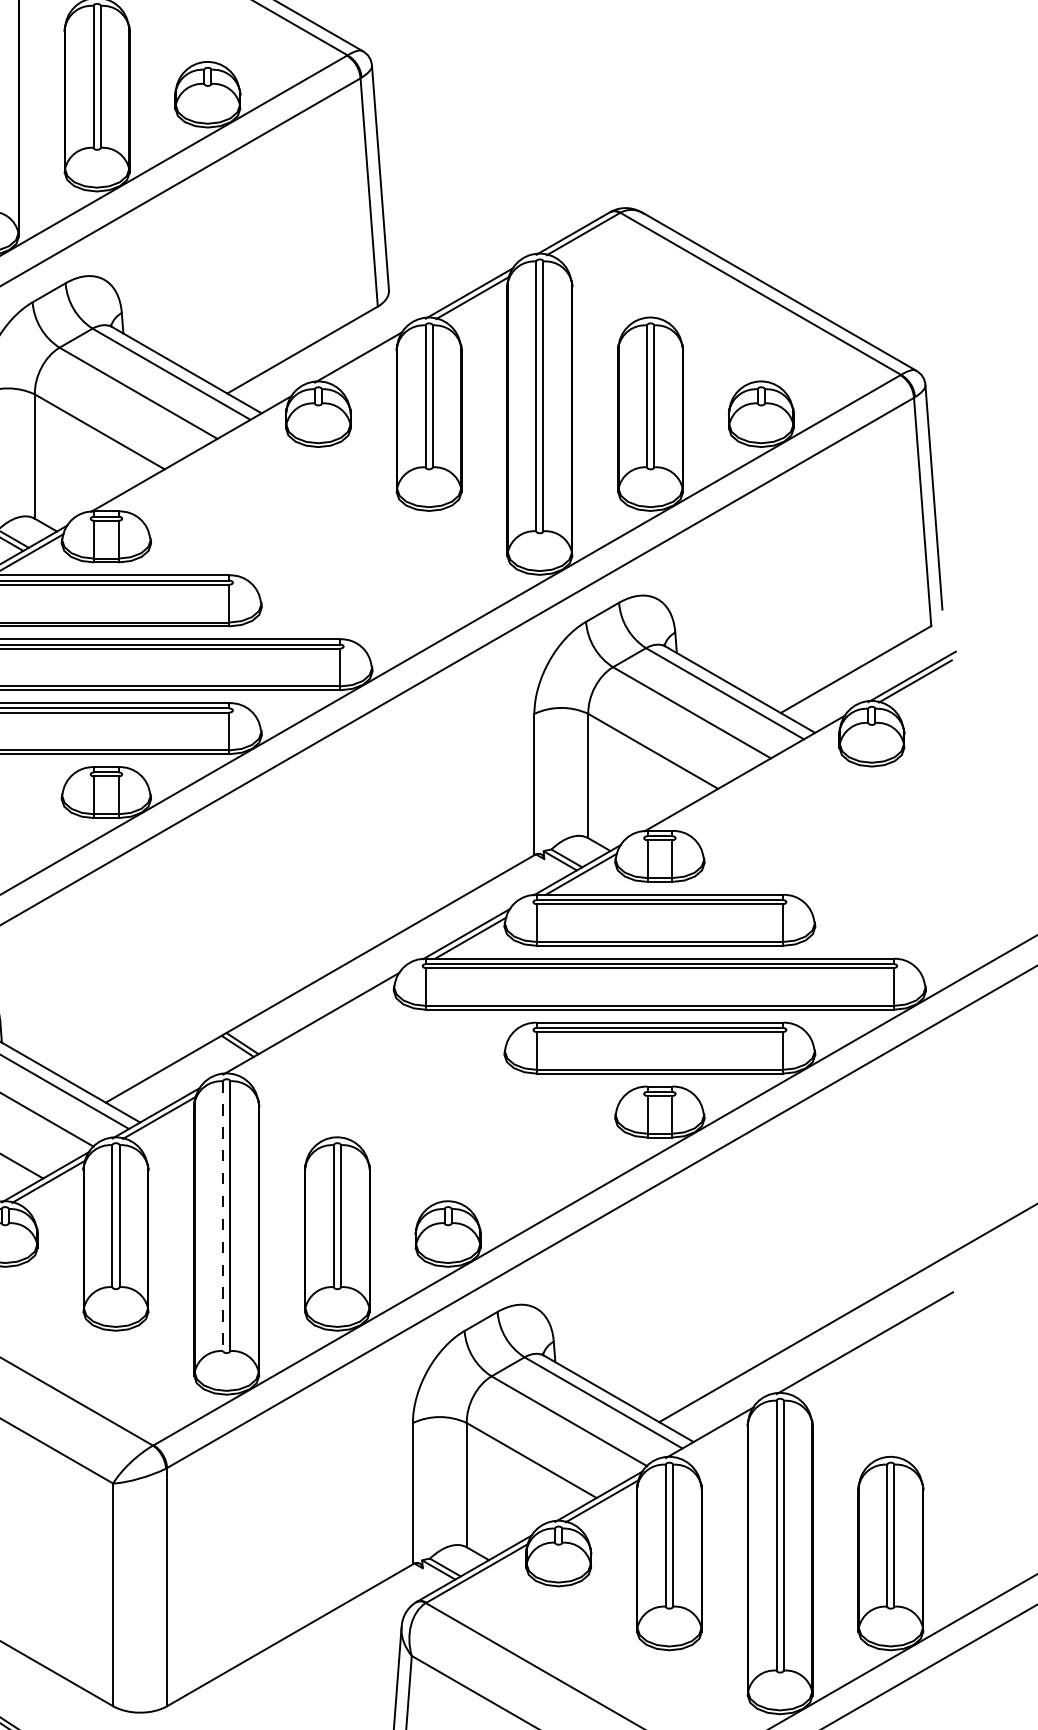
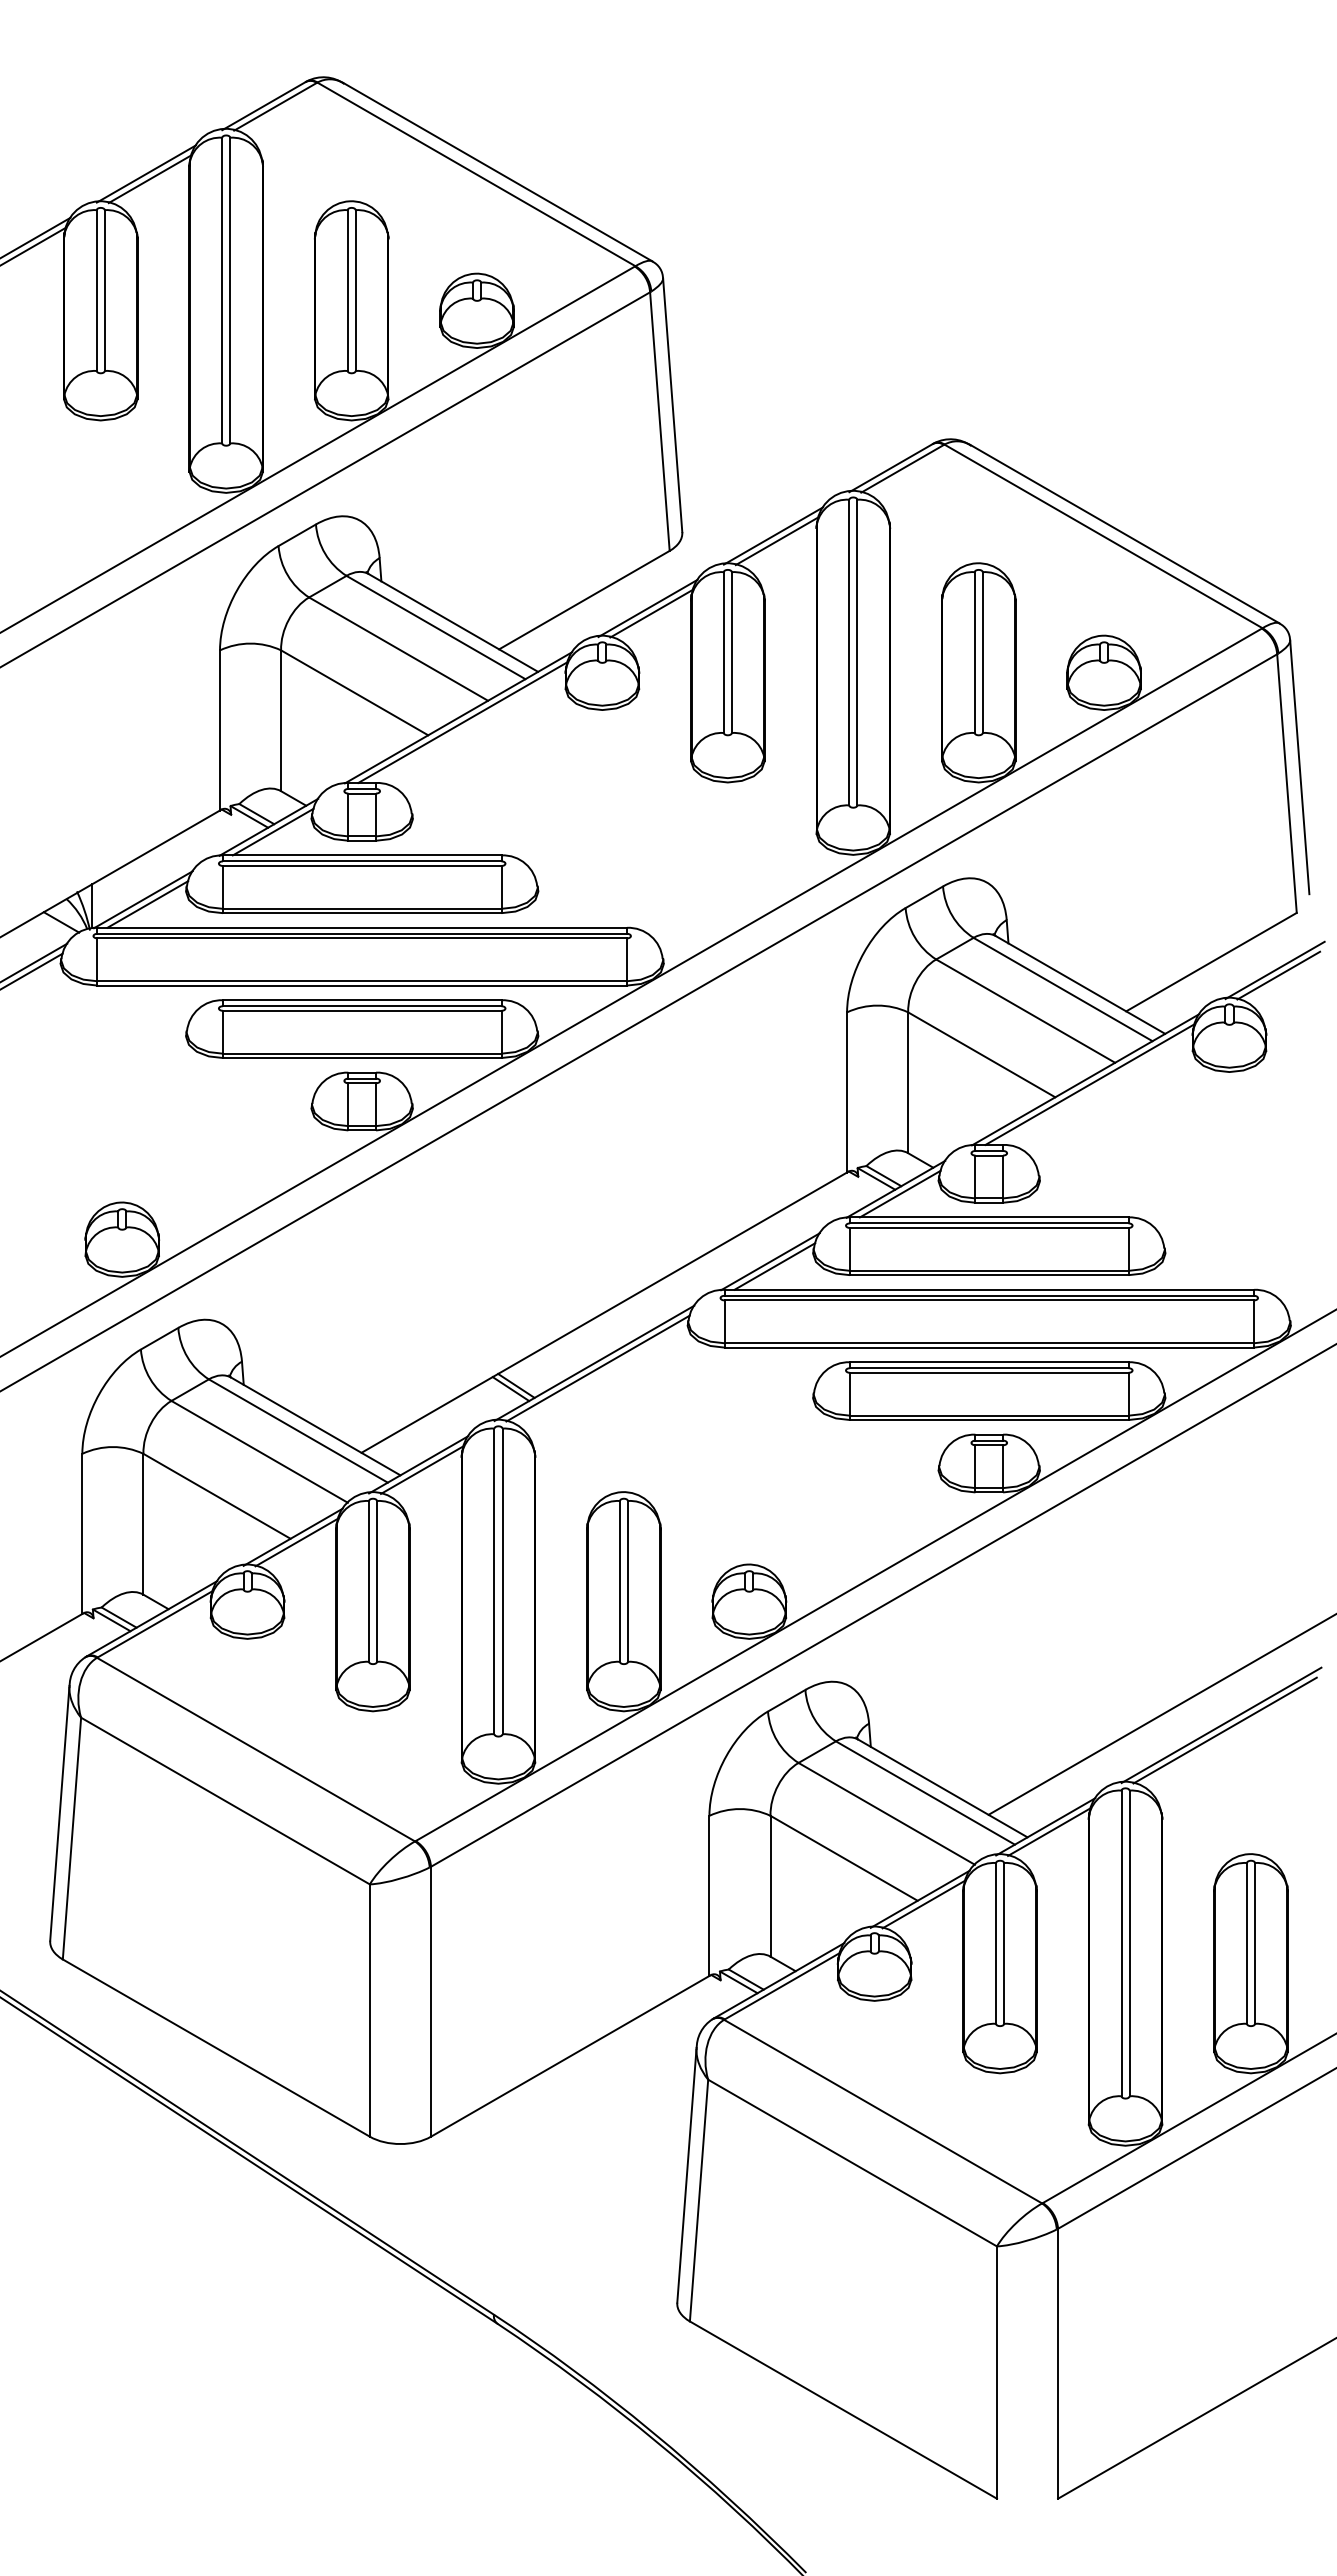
line: (361, 361) -> (651, 613), added
line: (194, 458) -> (462, 722), added
line: (748, 777) -> (1089, 1084), added
line: (314, 1028) -> (597, 1368), added
line: (223, 1216) -> (494, 1581), dashed -> solid
line: (867, 1347) -> (1224, 1730), added
line: (713, 1436) -> (1049, 1831), added

